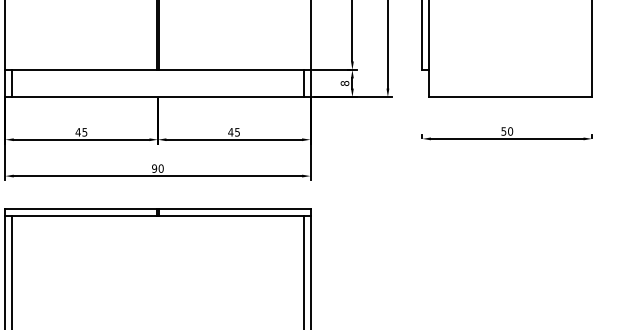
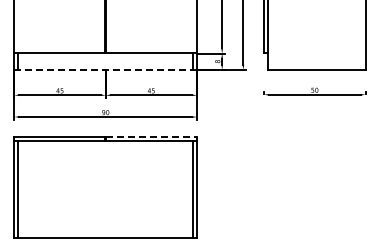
line: (159, 96) -> (106, 69), solid -> dashed
line: (236, 208) -> (152, 136), solid -> dashed

